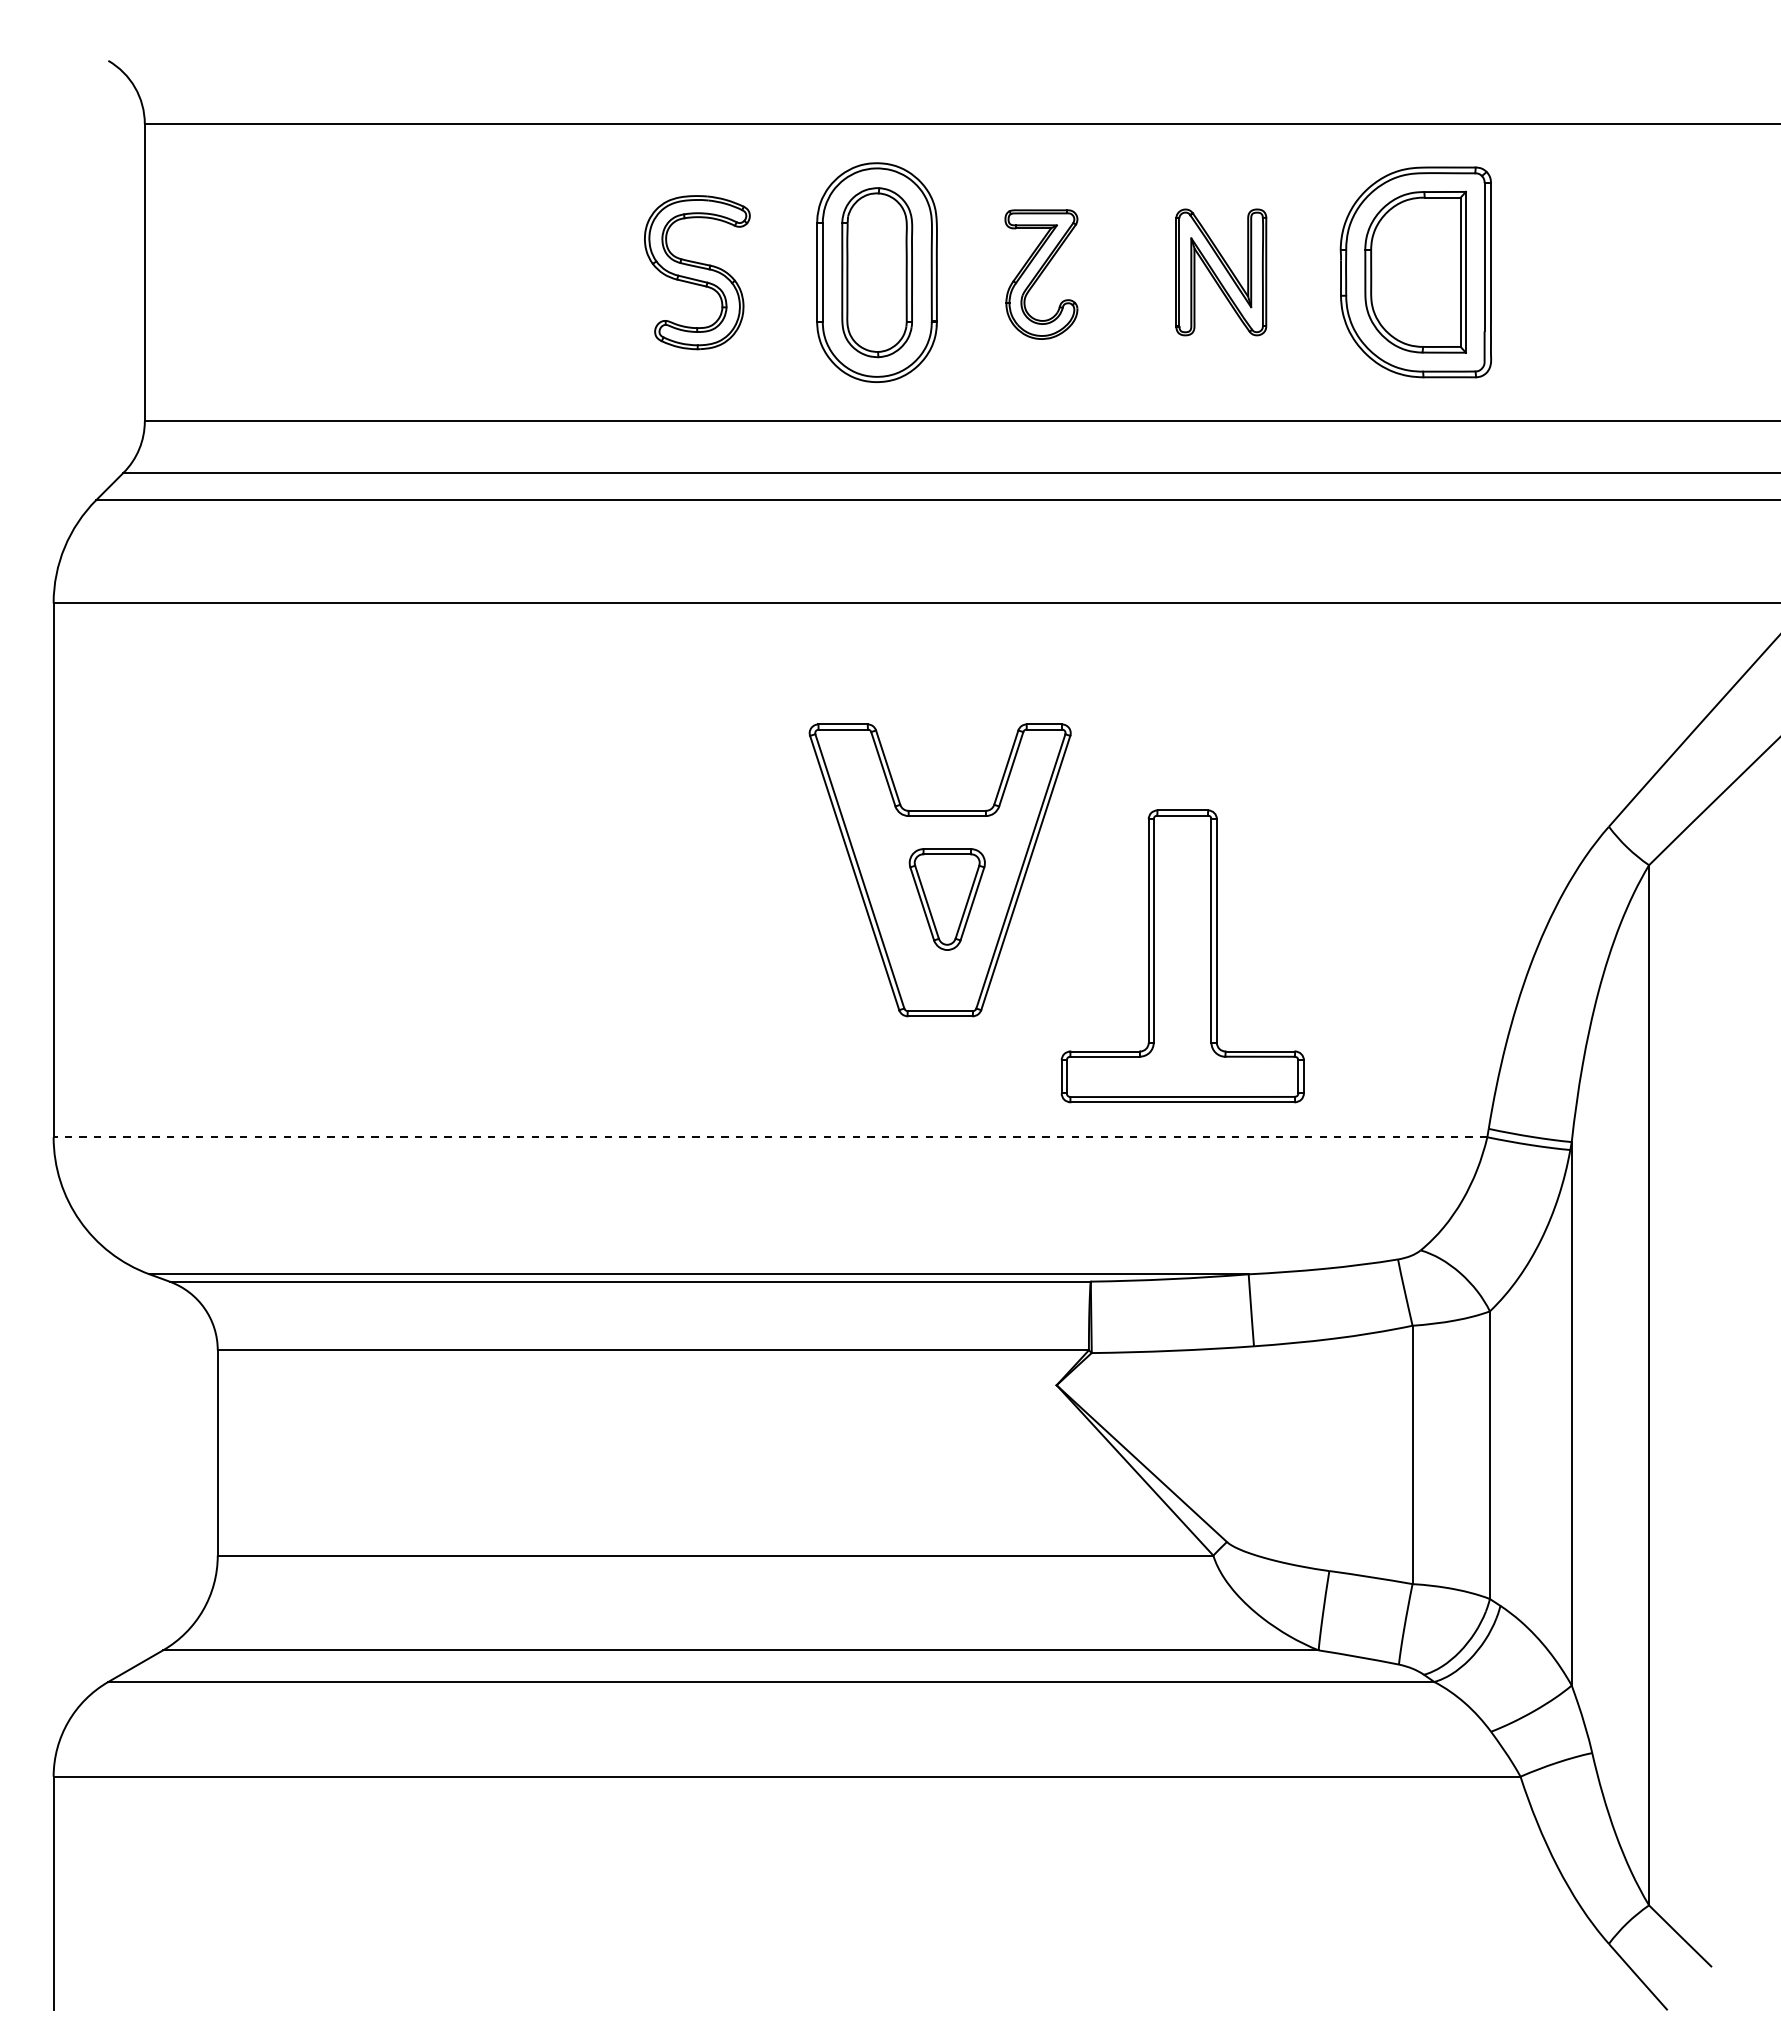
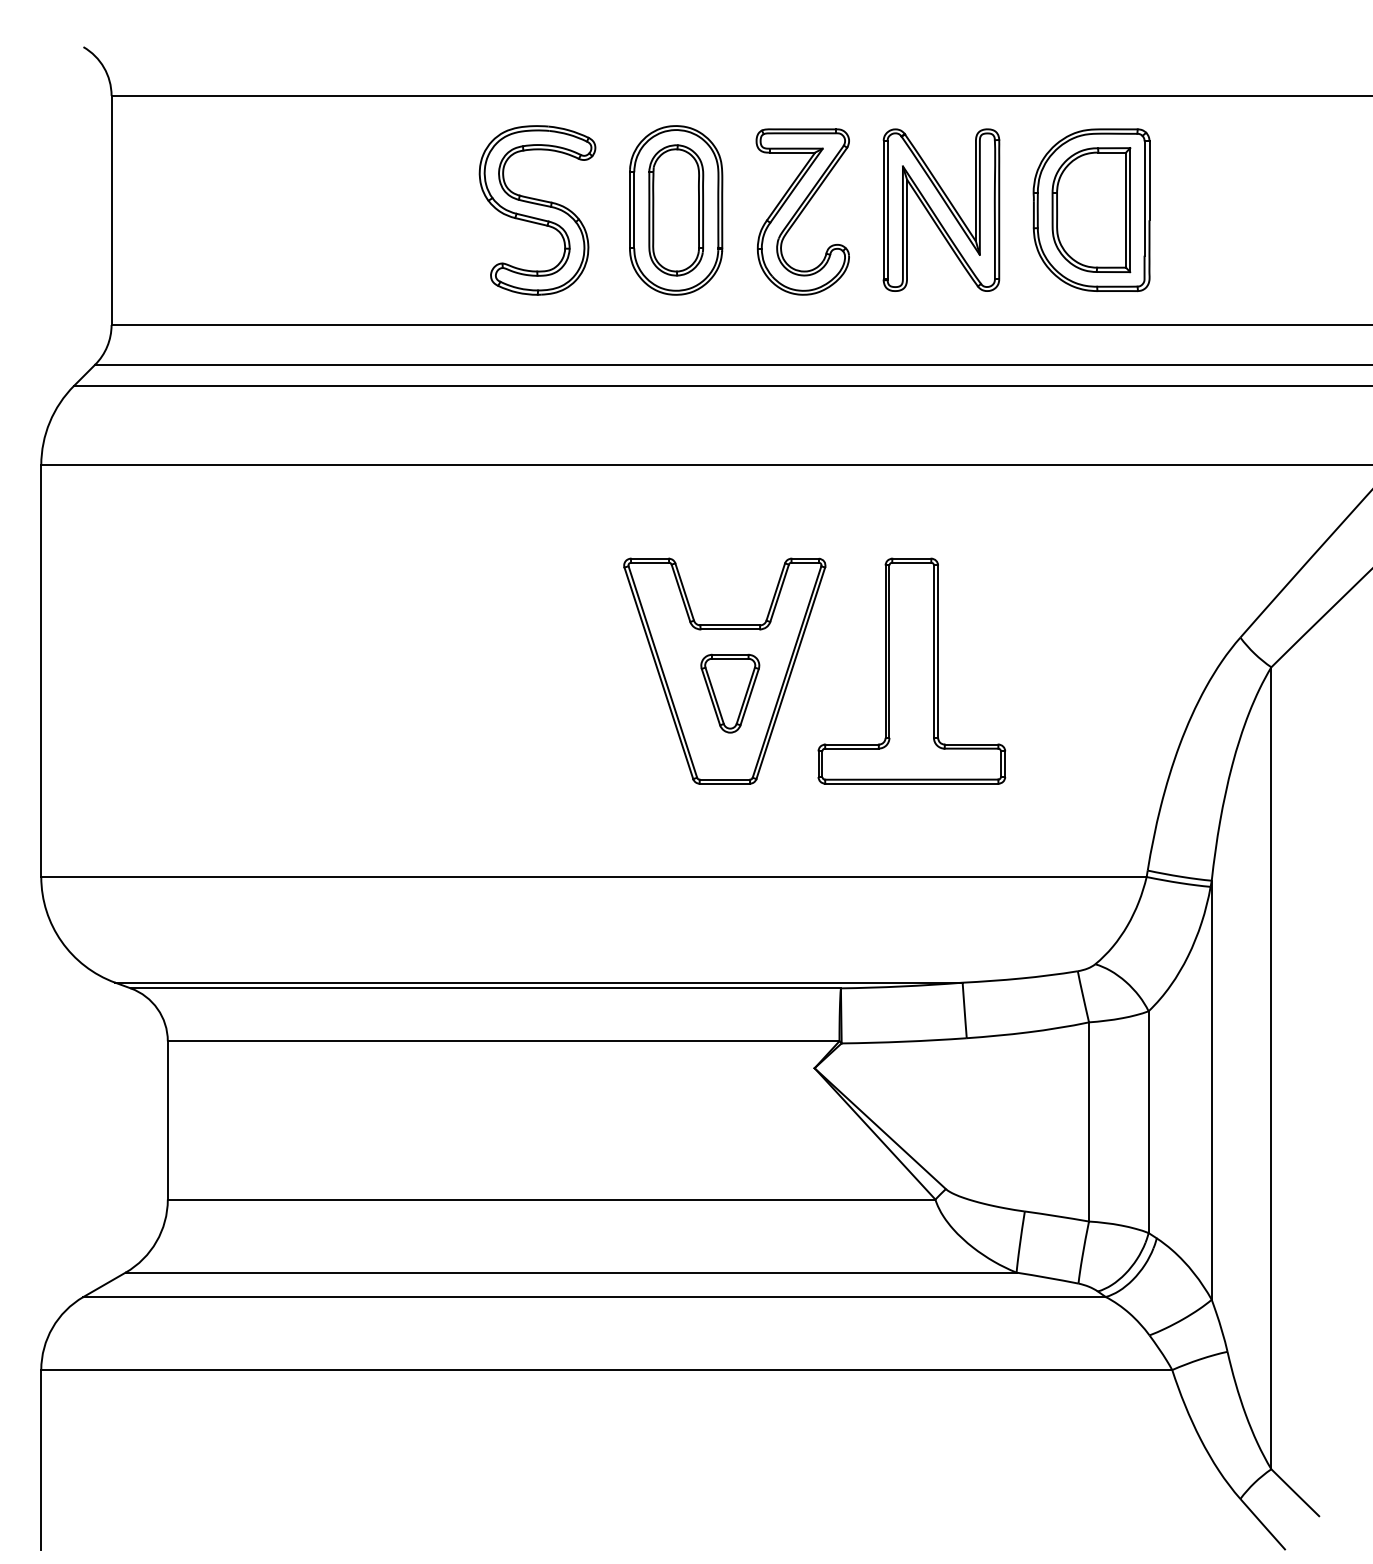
part: (697, 272) -> (537, 210), size x1.43
part: (1221, 272) -> (941, 210), size x1.67
part: (1041, 274) -> (802, 211), size x1.67
part: (1182, 956) -> (911, 671), moved
line: (770, 1137) -> (593, 877), dashed -> solid

